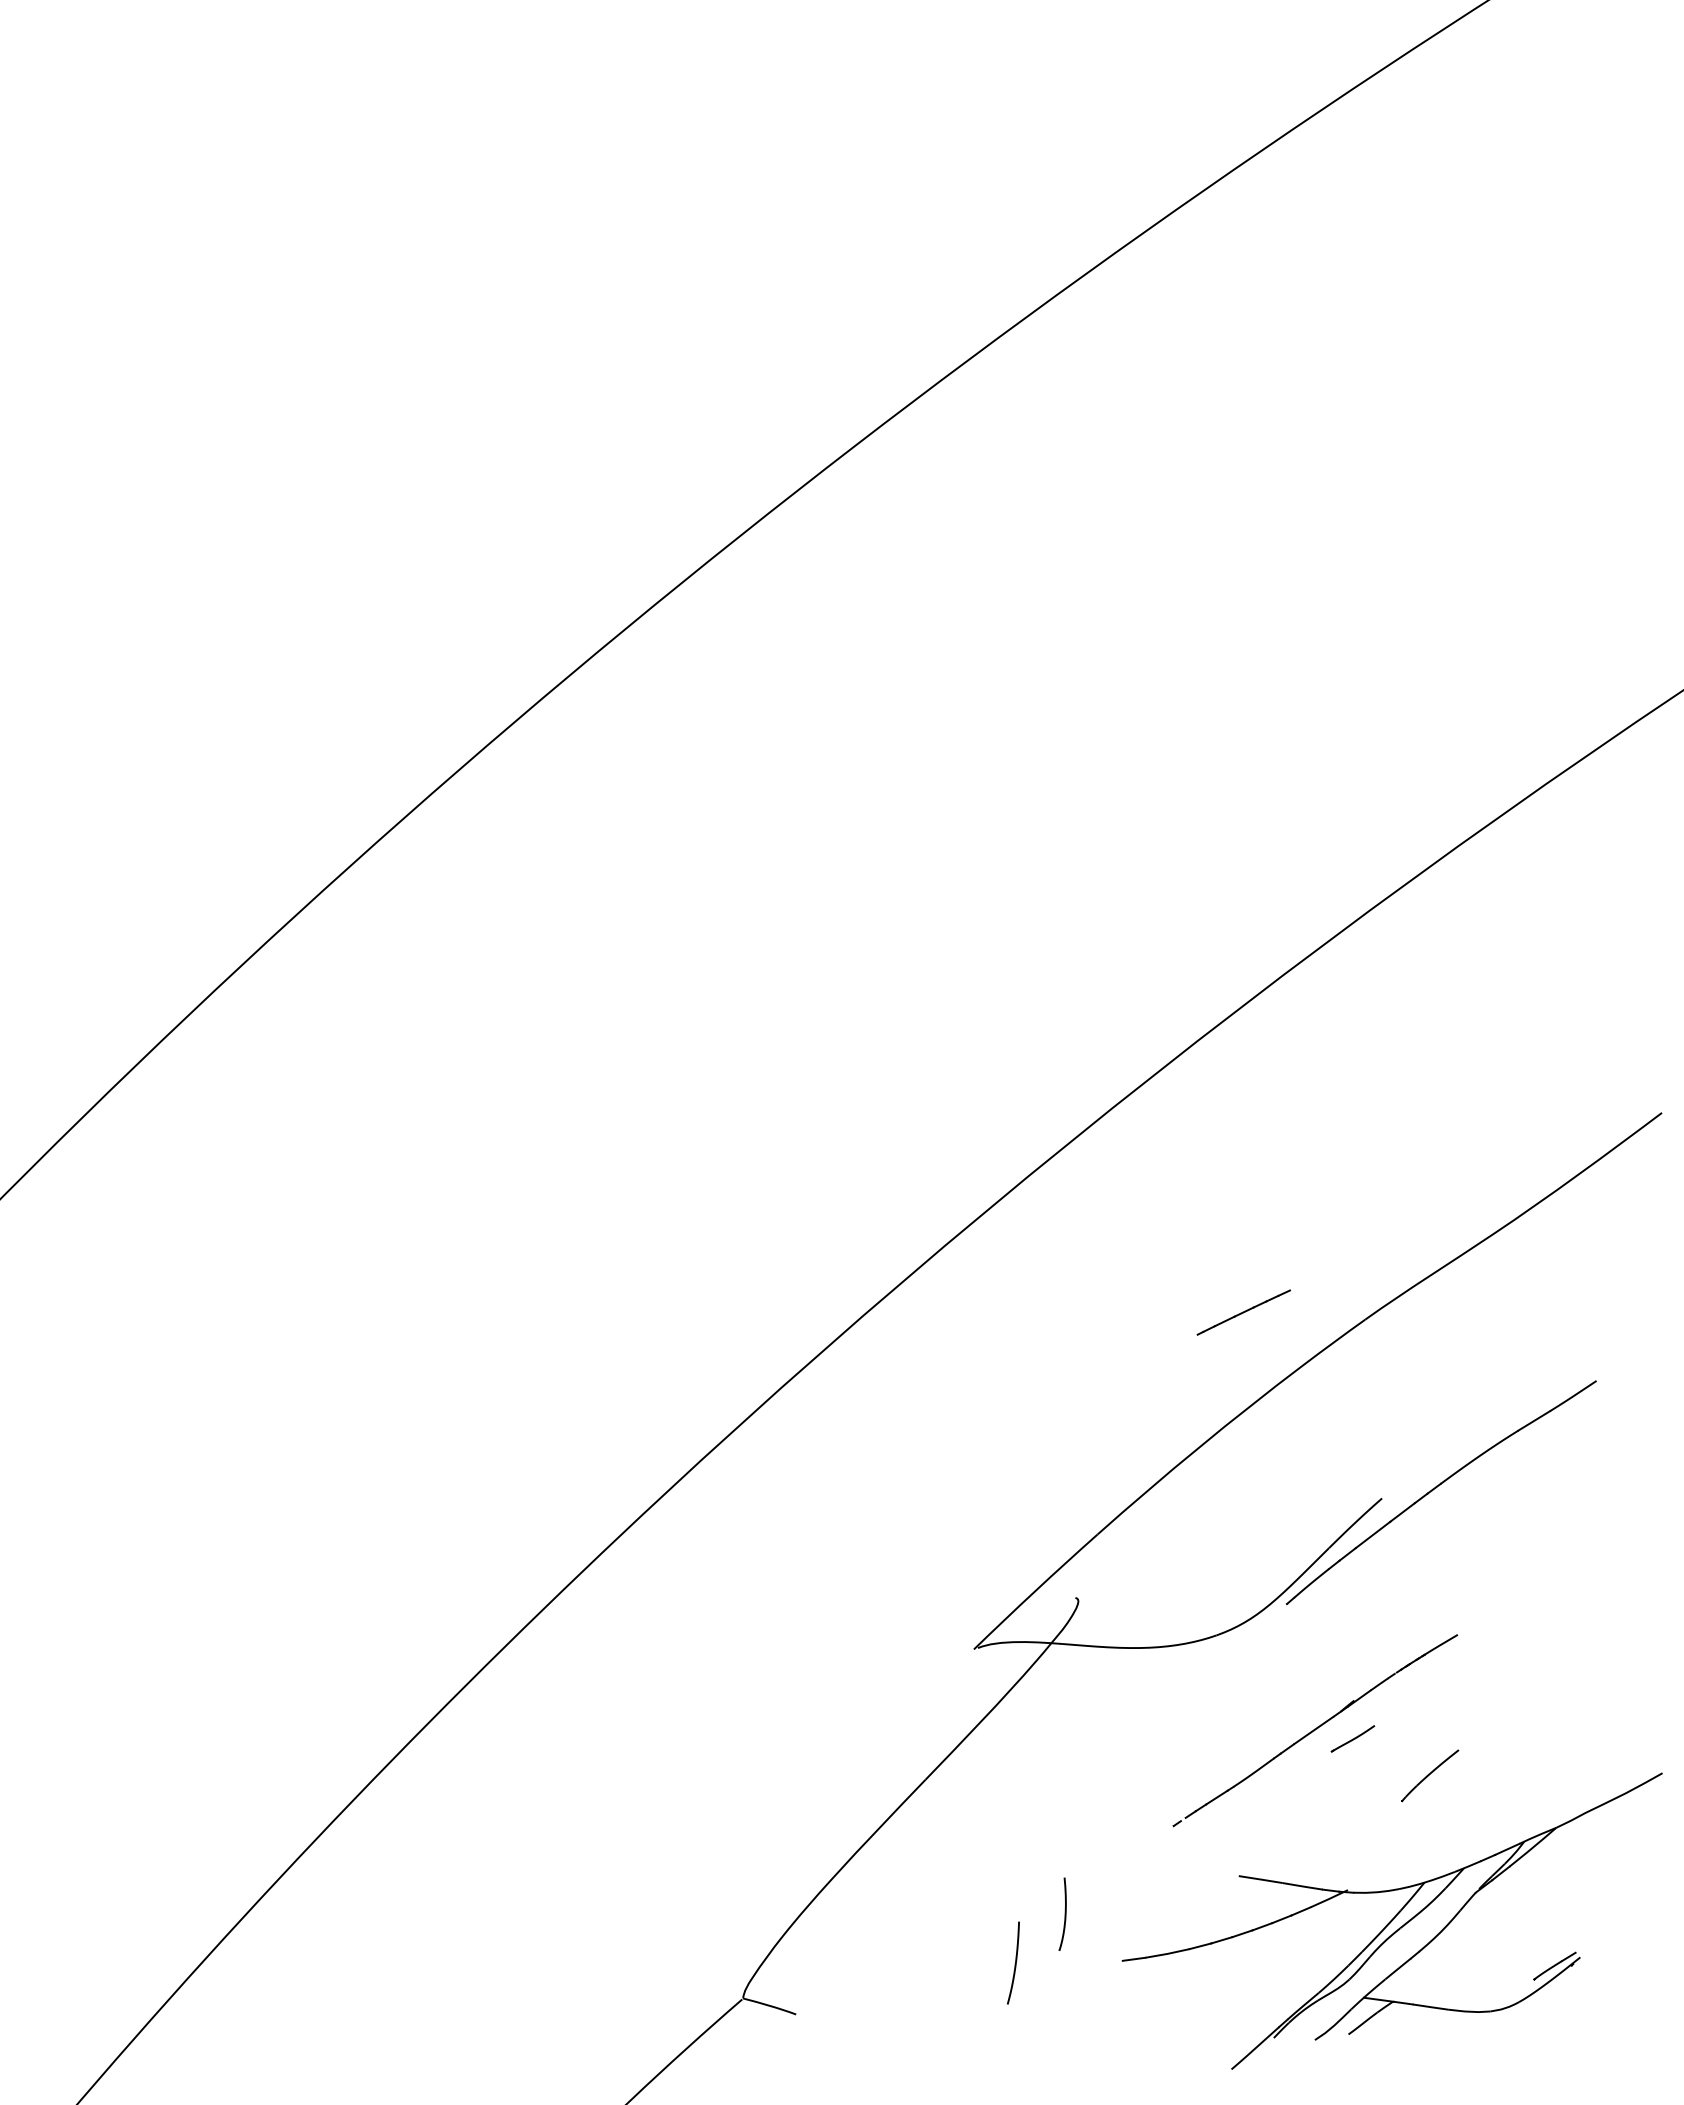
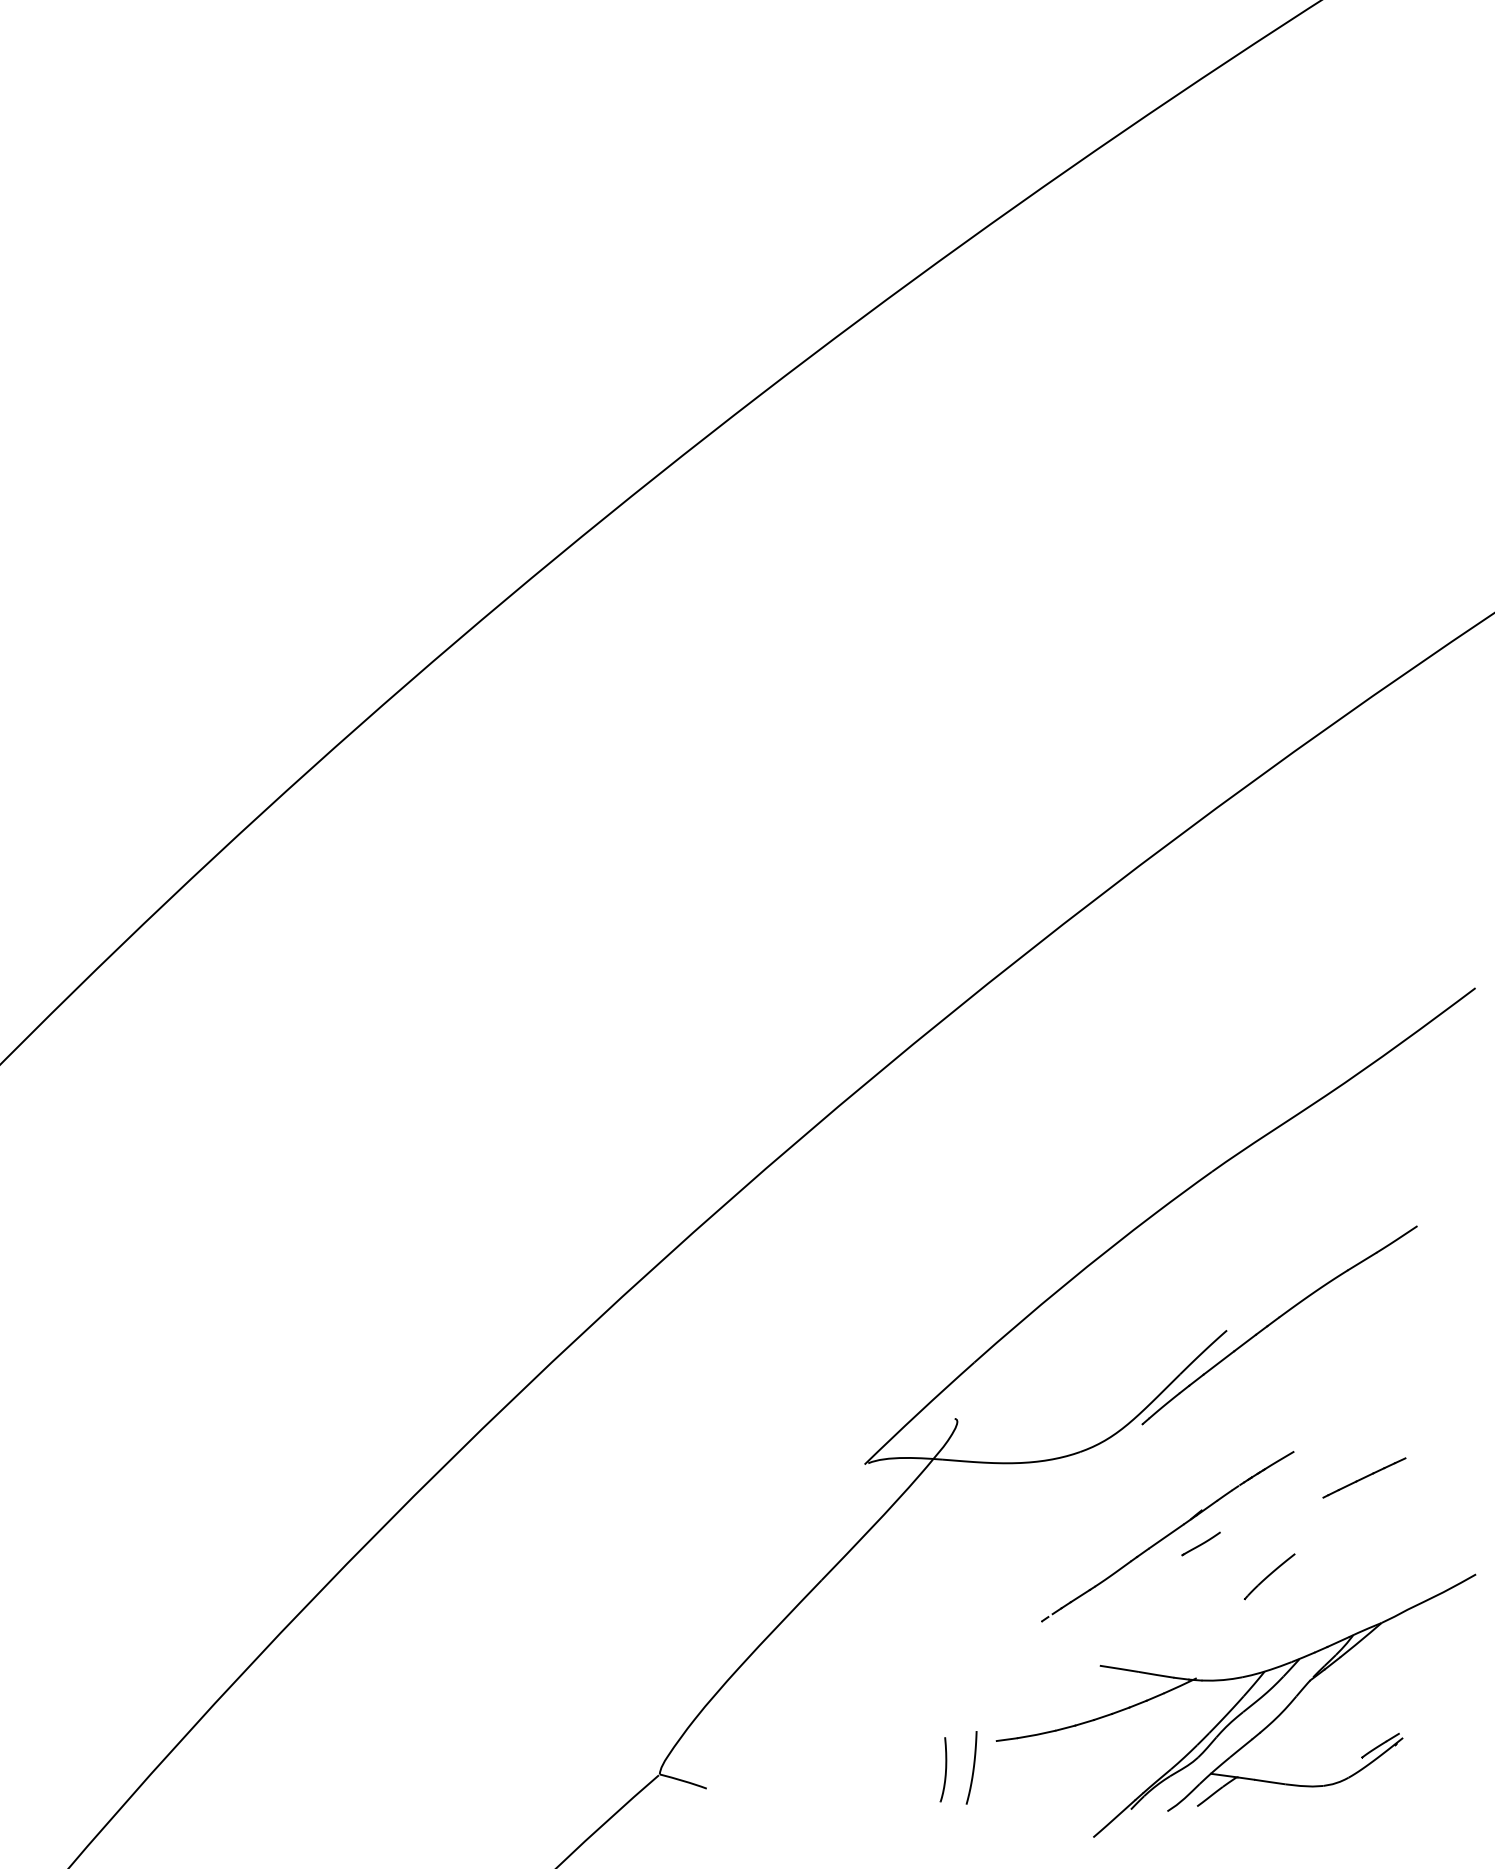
line: (1243, 1312) -> (1364, 1477), moved
part: (1062, 1913) -> (943, 1769), moved
curve: (1014, 1963) -> (972, 1768), moved

